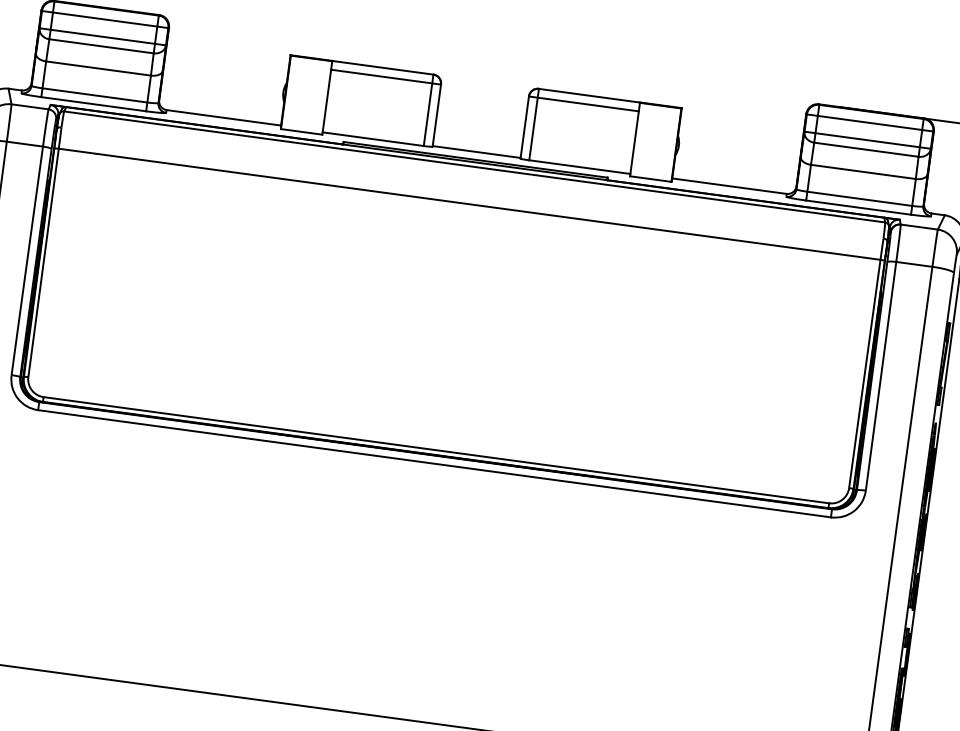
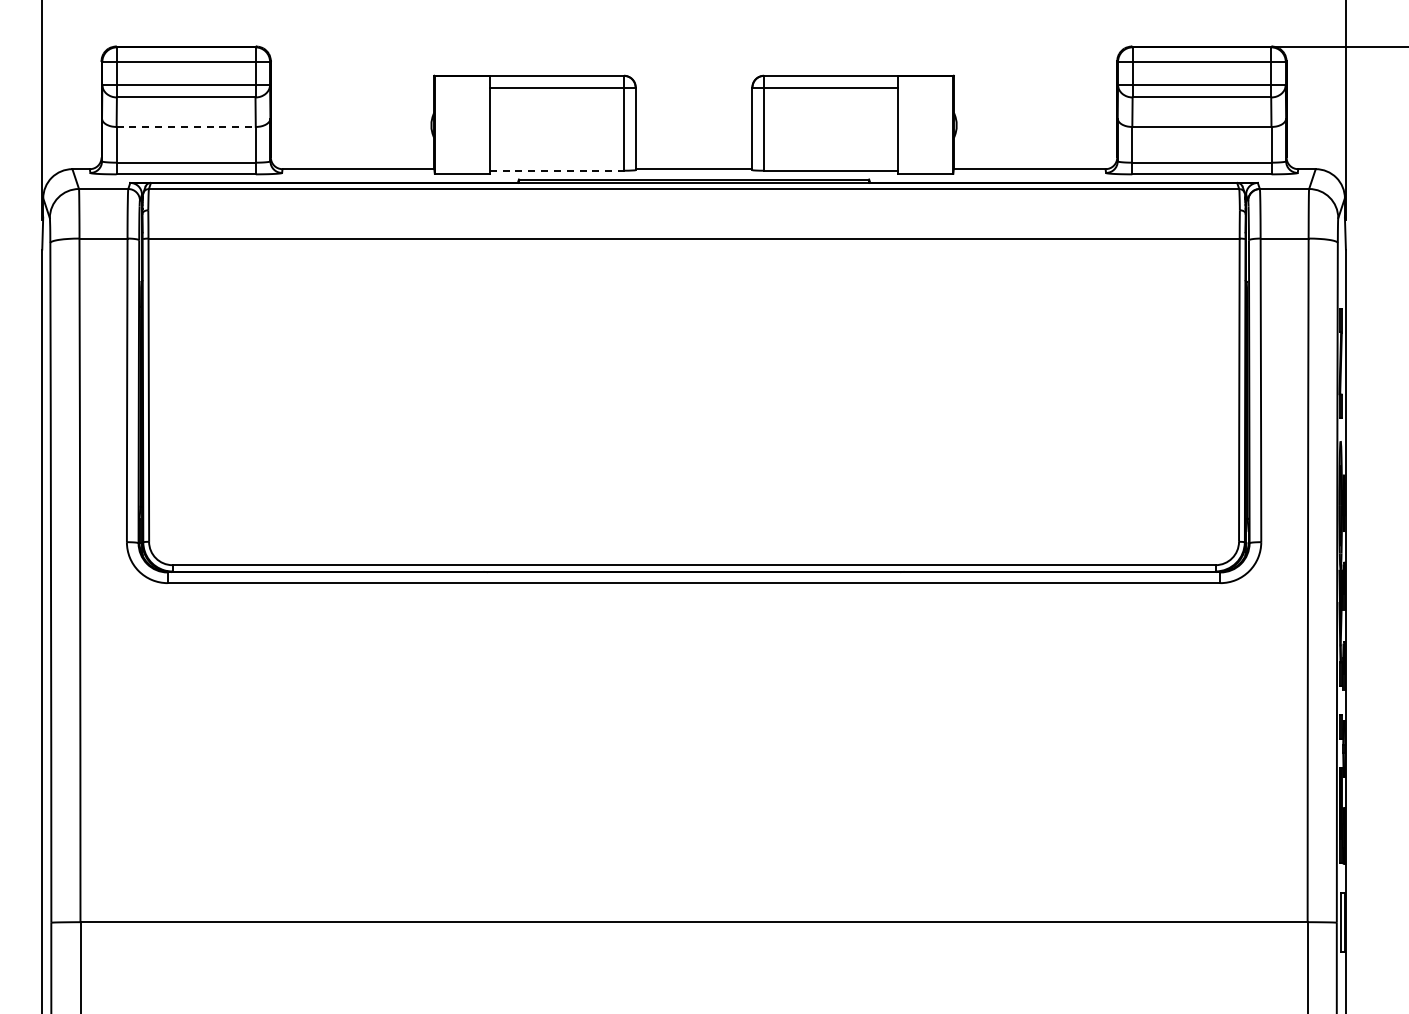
line: (98, 68) -> (186, 126), solid -> dashed
line: (373, 139) -> (557, 170), solid -> dashed

